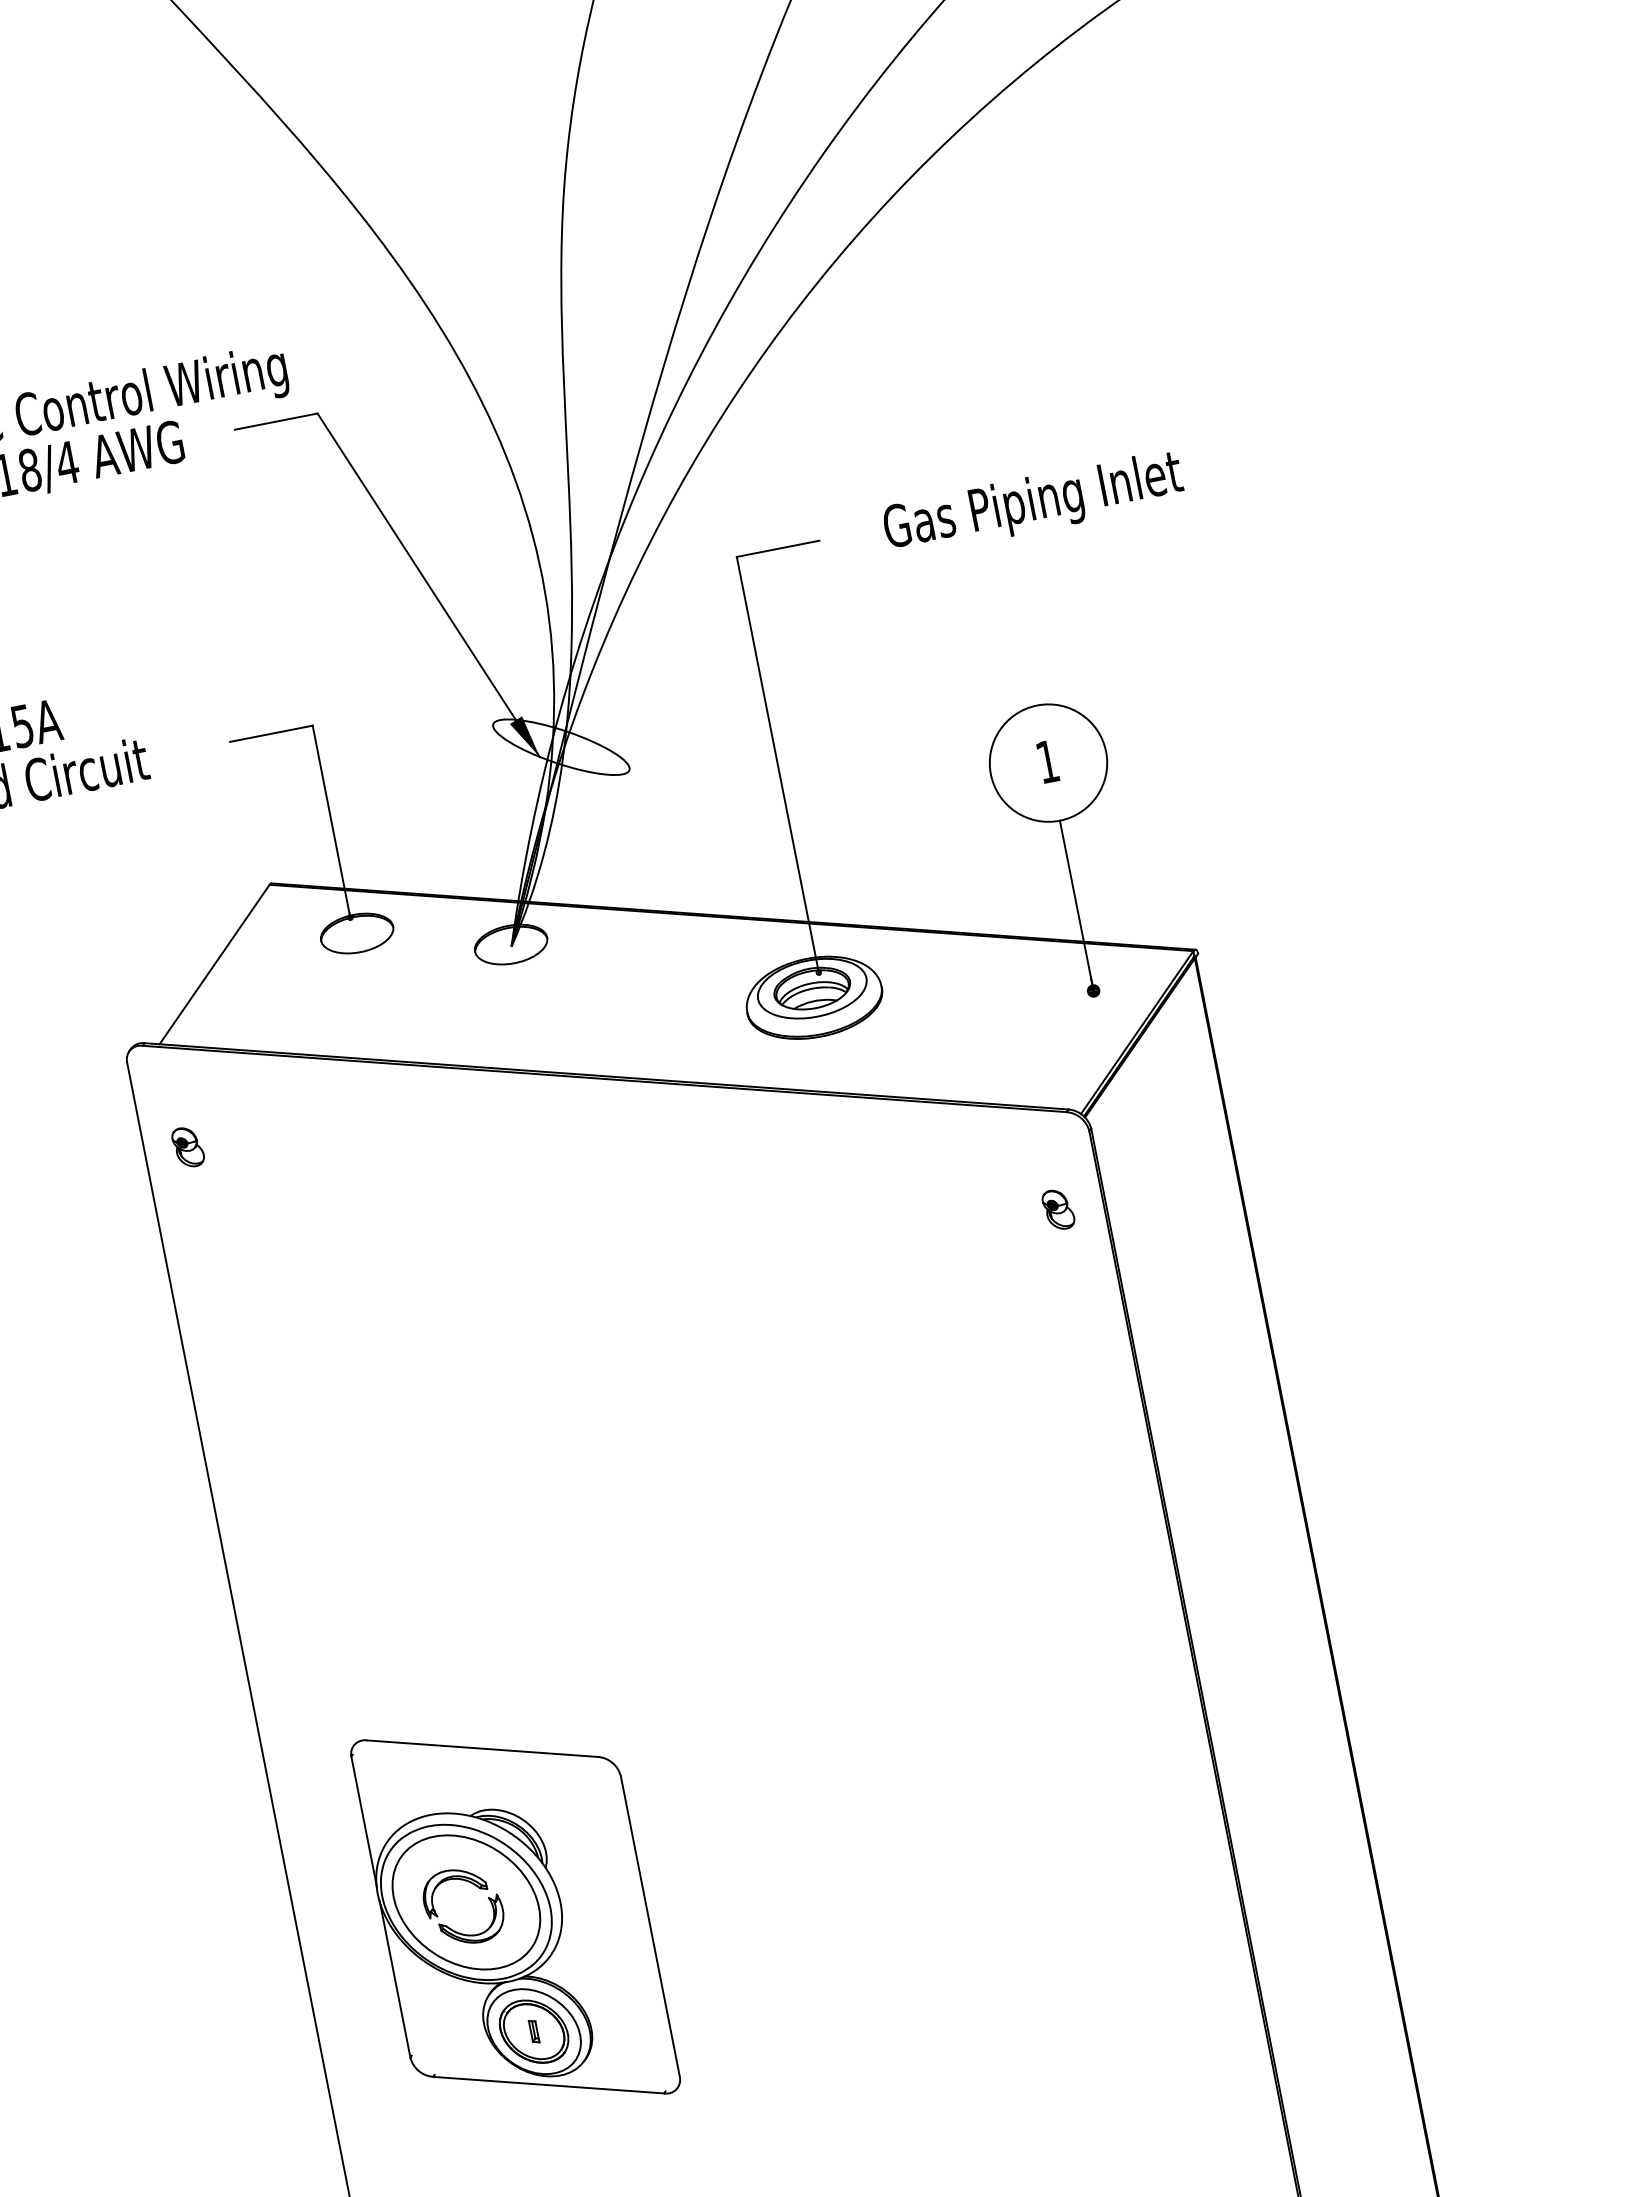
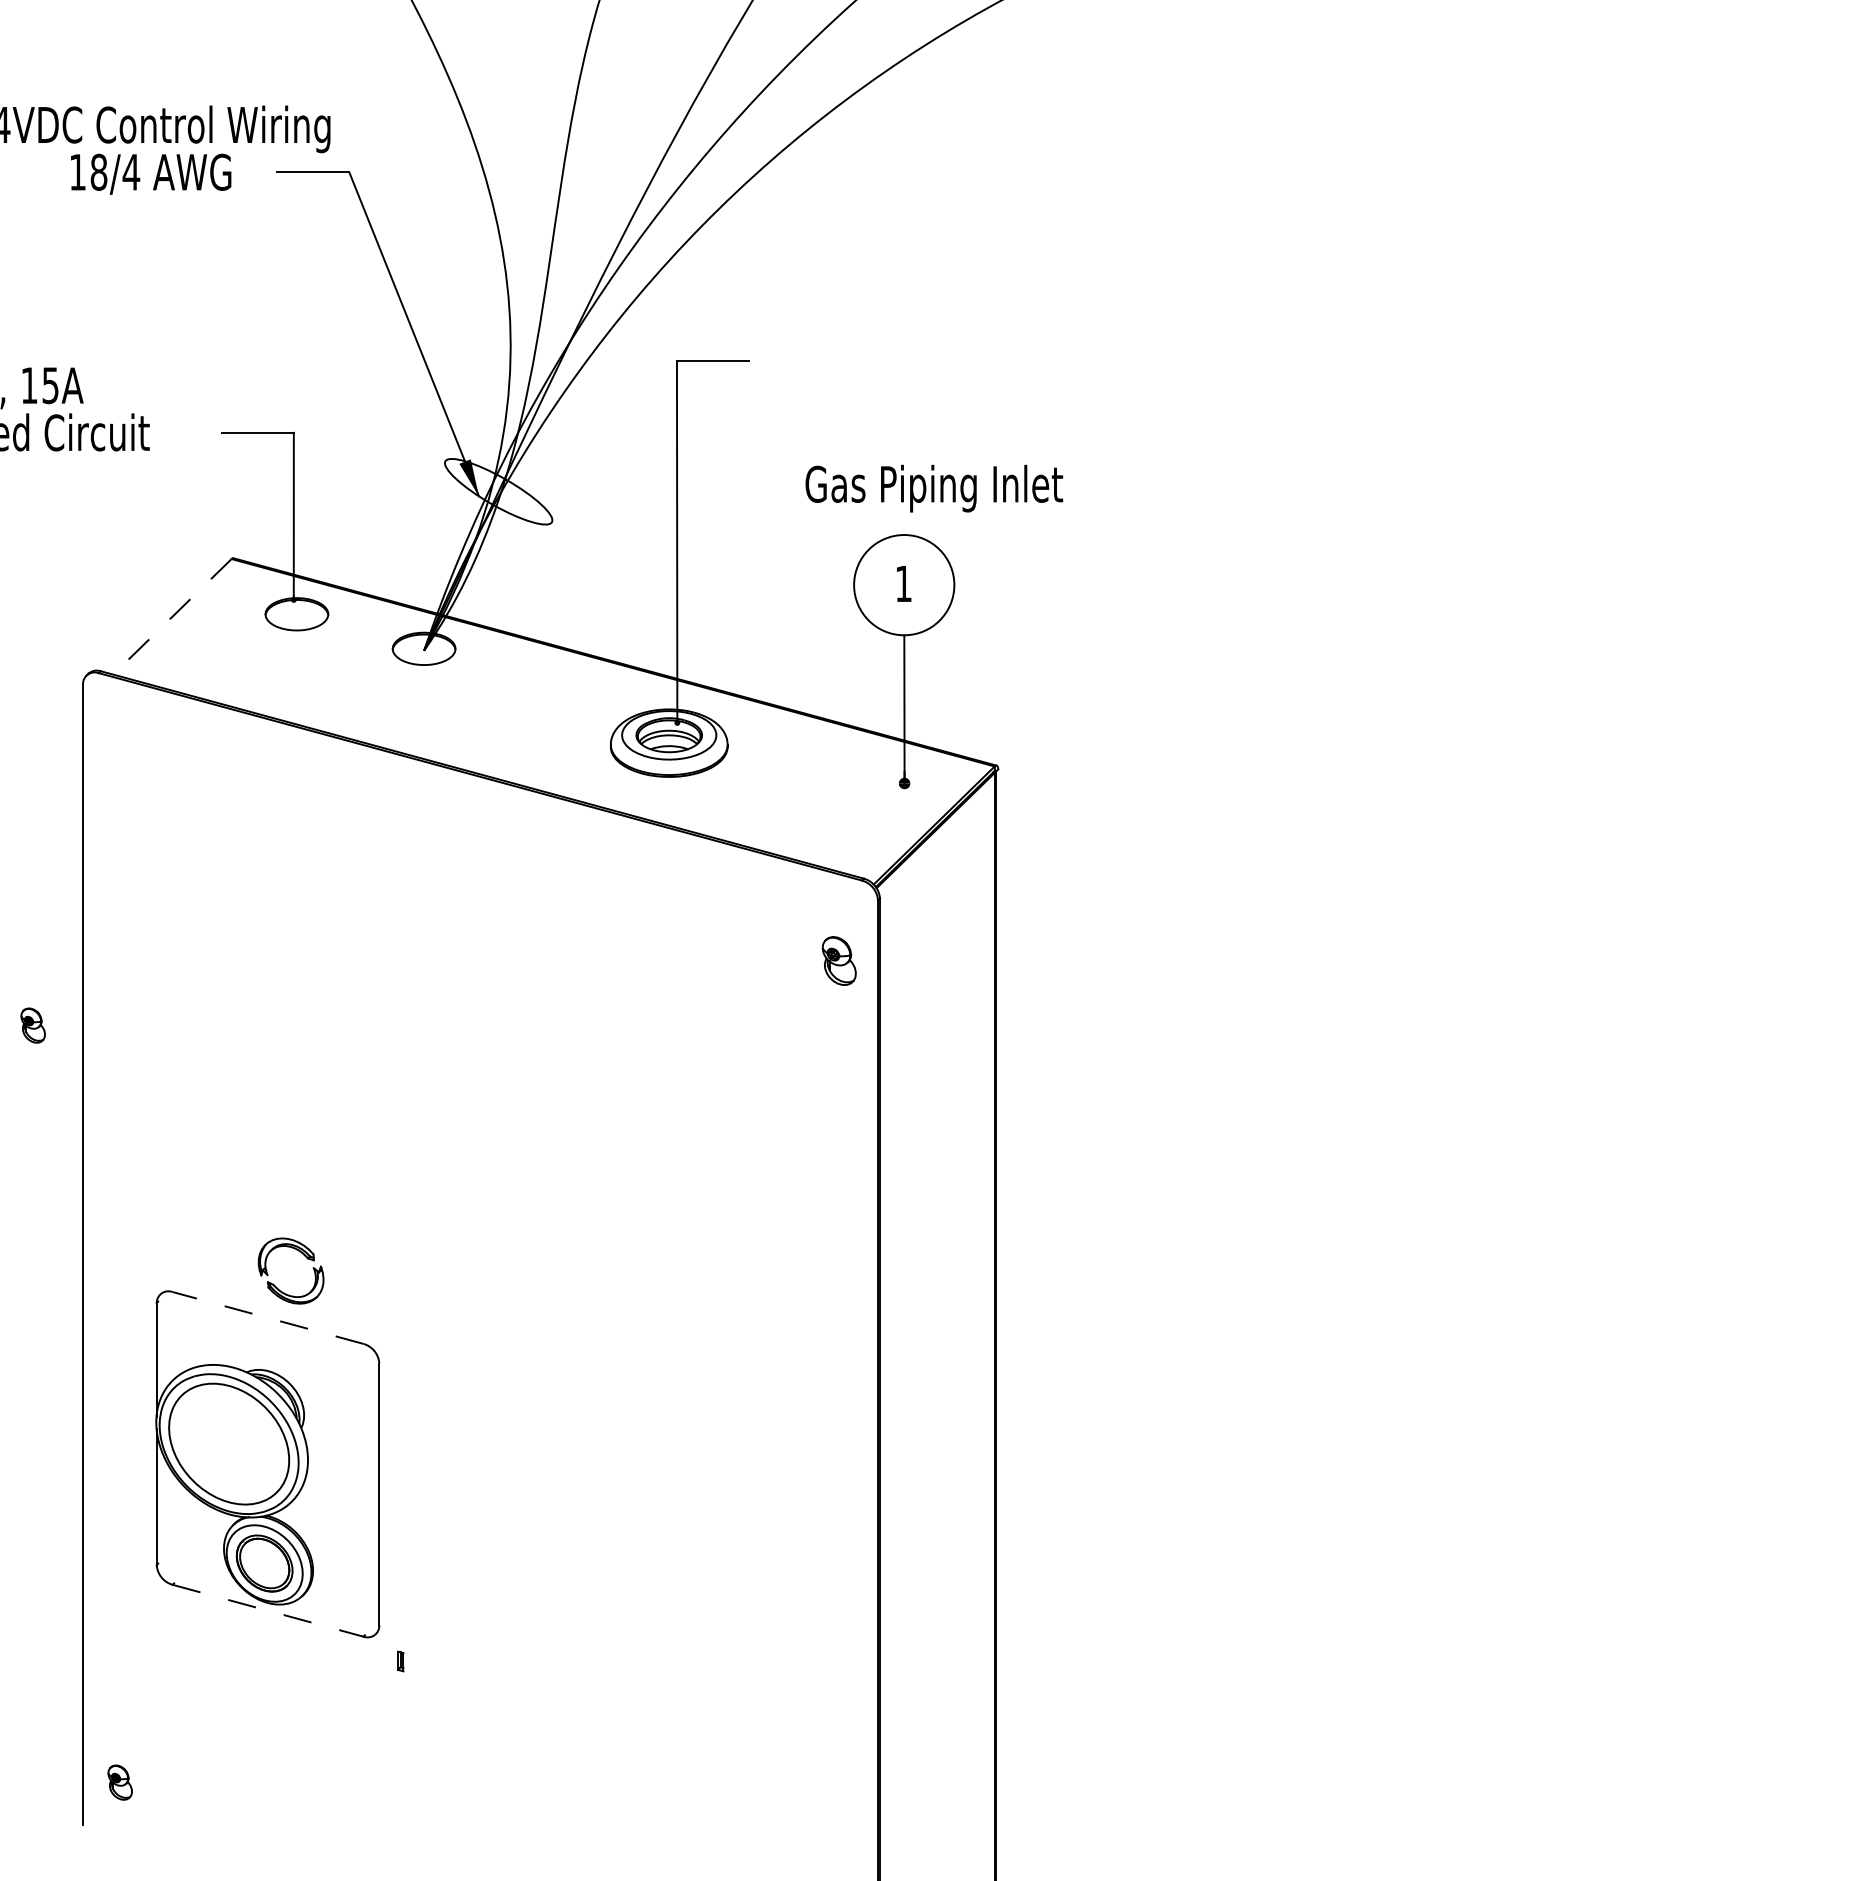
text: (1033, 503) -> (934, 488), moved
line: (214, 964) -> (172, 616), solid -> dashed
part: (187, 1147) -> (32, 1025), moved
part: (1057, 1209) -> (838, 960), size x1.4
line: (483, 1748) -> (268, 1317), solid -> dashed
part: (475, 1886) -> (304, 1256), moved
part: (533, 2031) -> (400, 1661), moved
line: (549, 2084) -> (268, 1610), solid -> dashed

